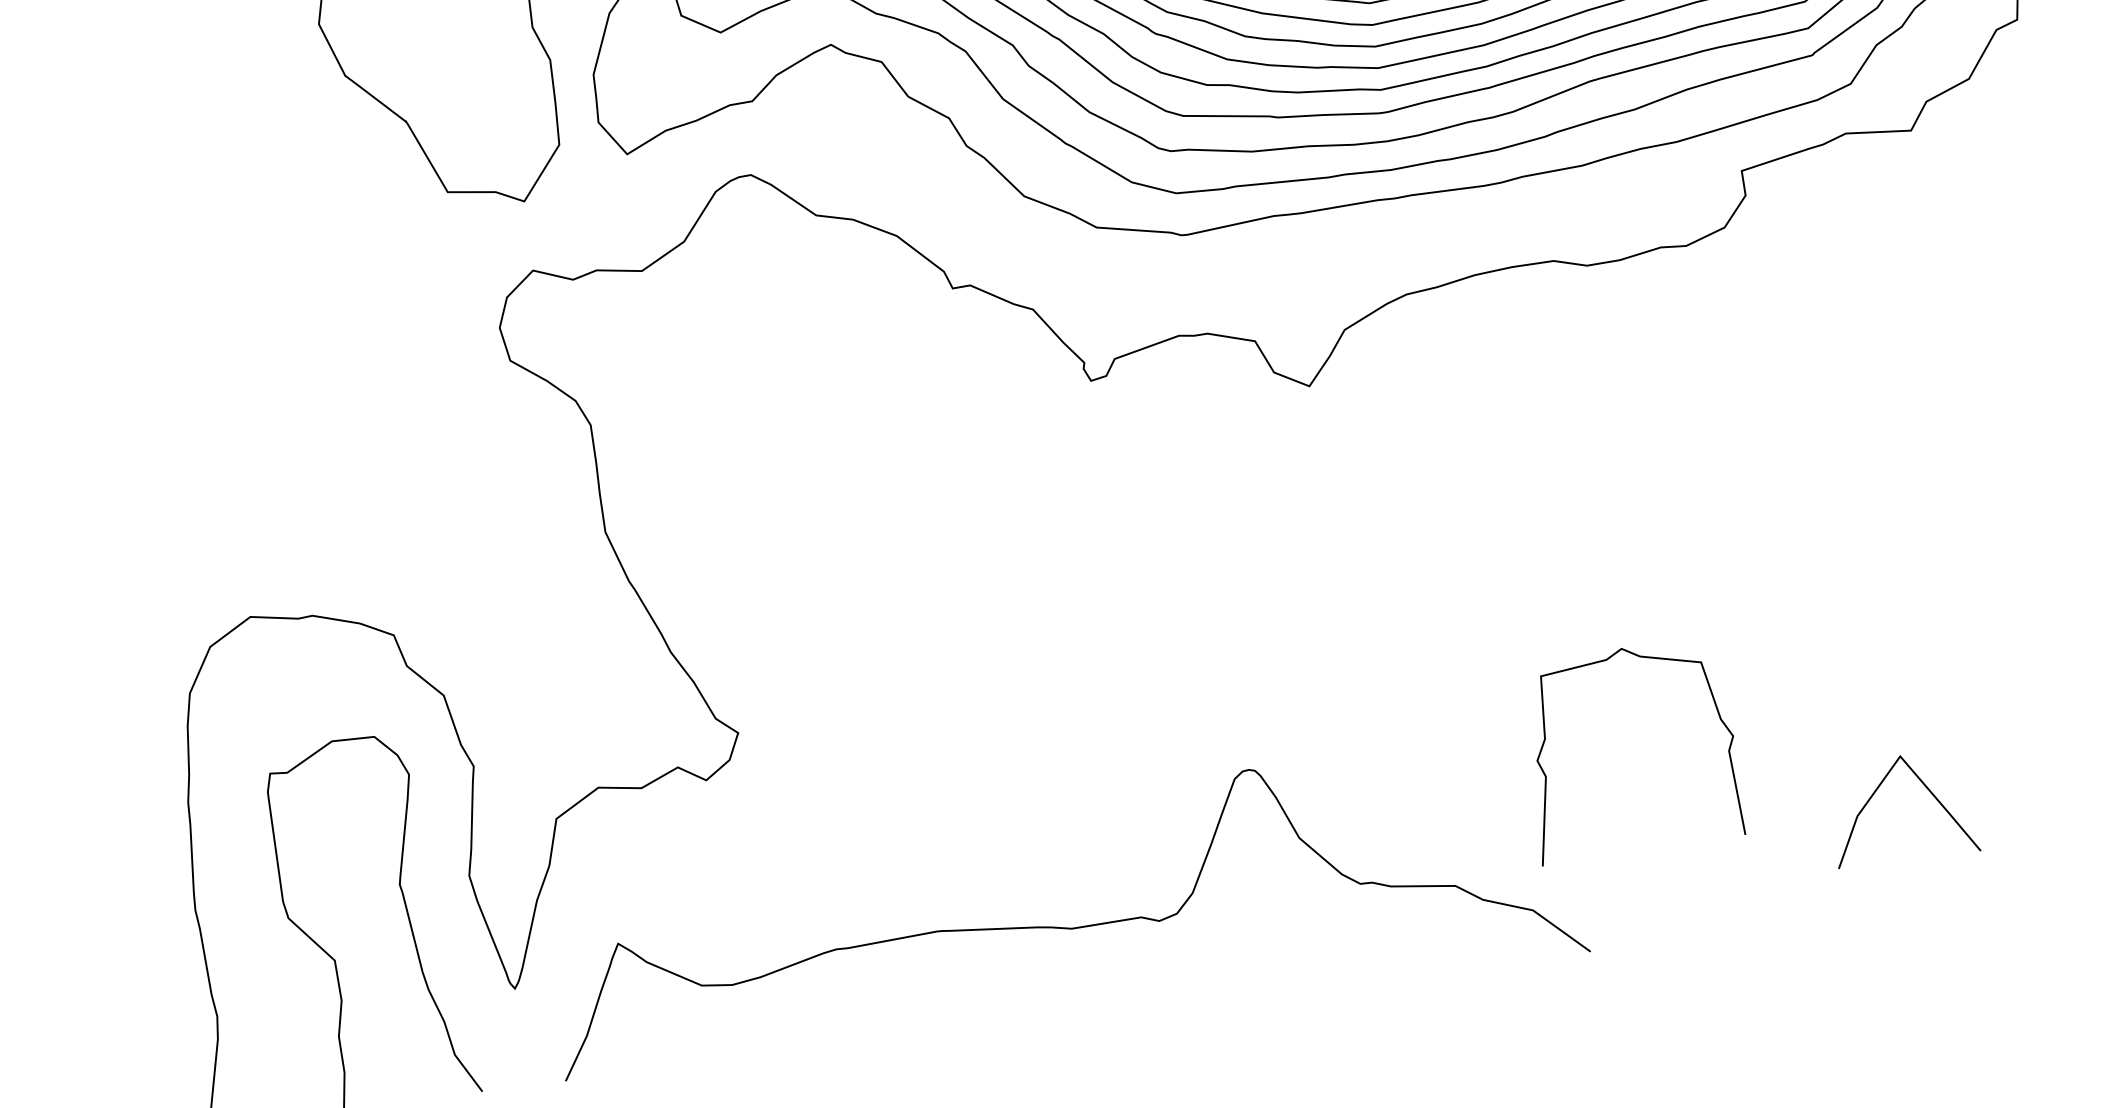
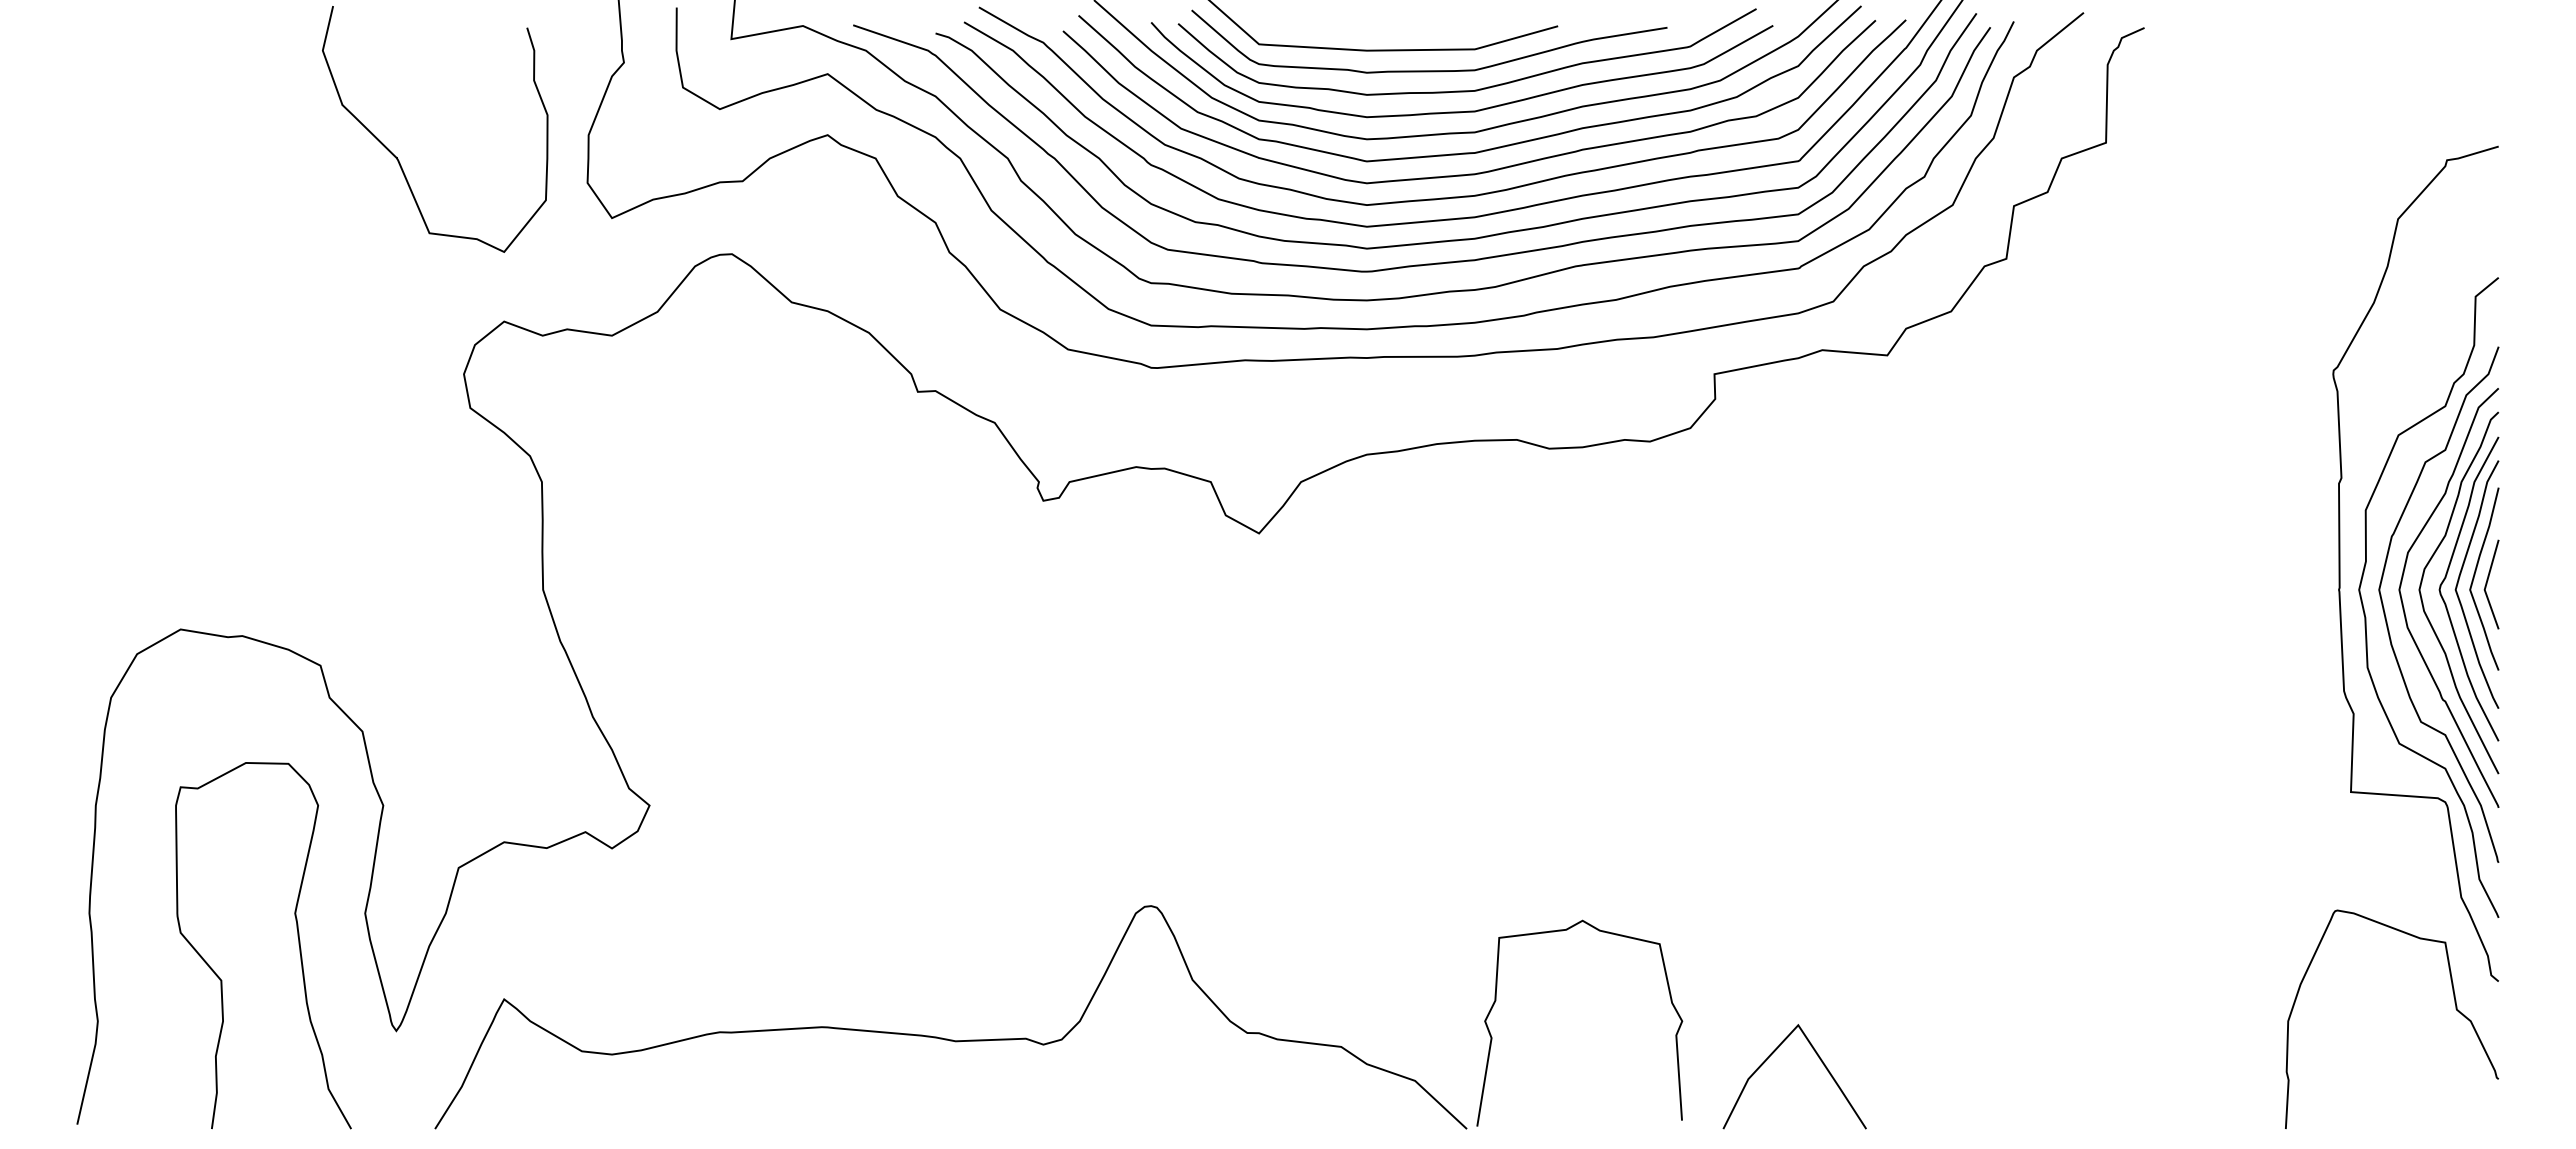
curve: (1546, 738) -> (1496, 1000), moved
line: (1925, 787) -> (1819, 1059), moved

